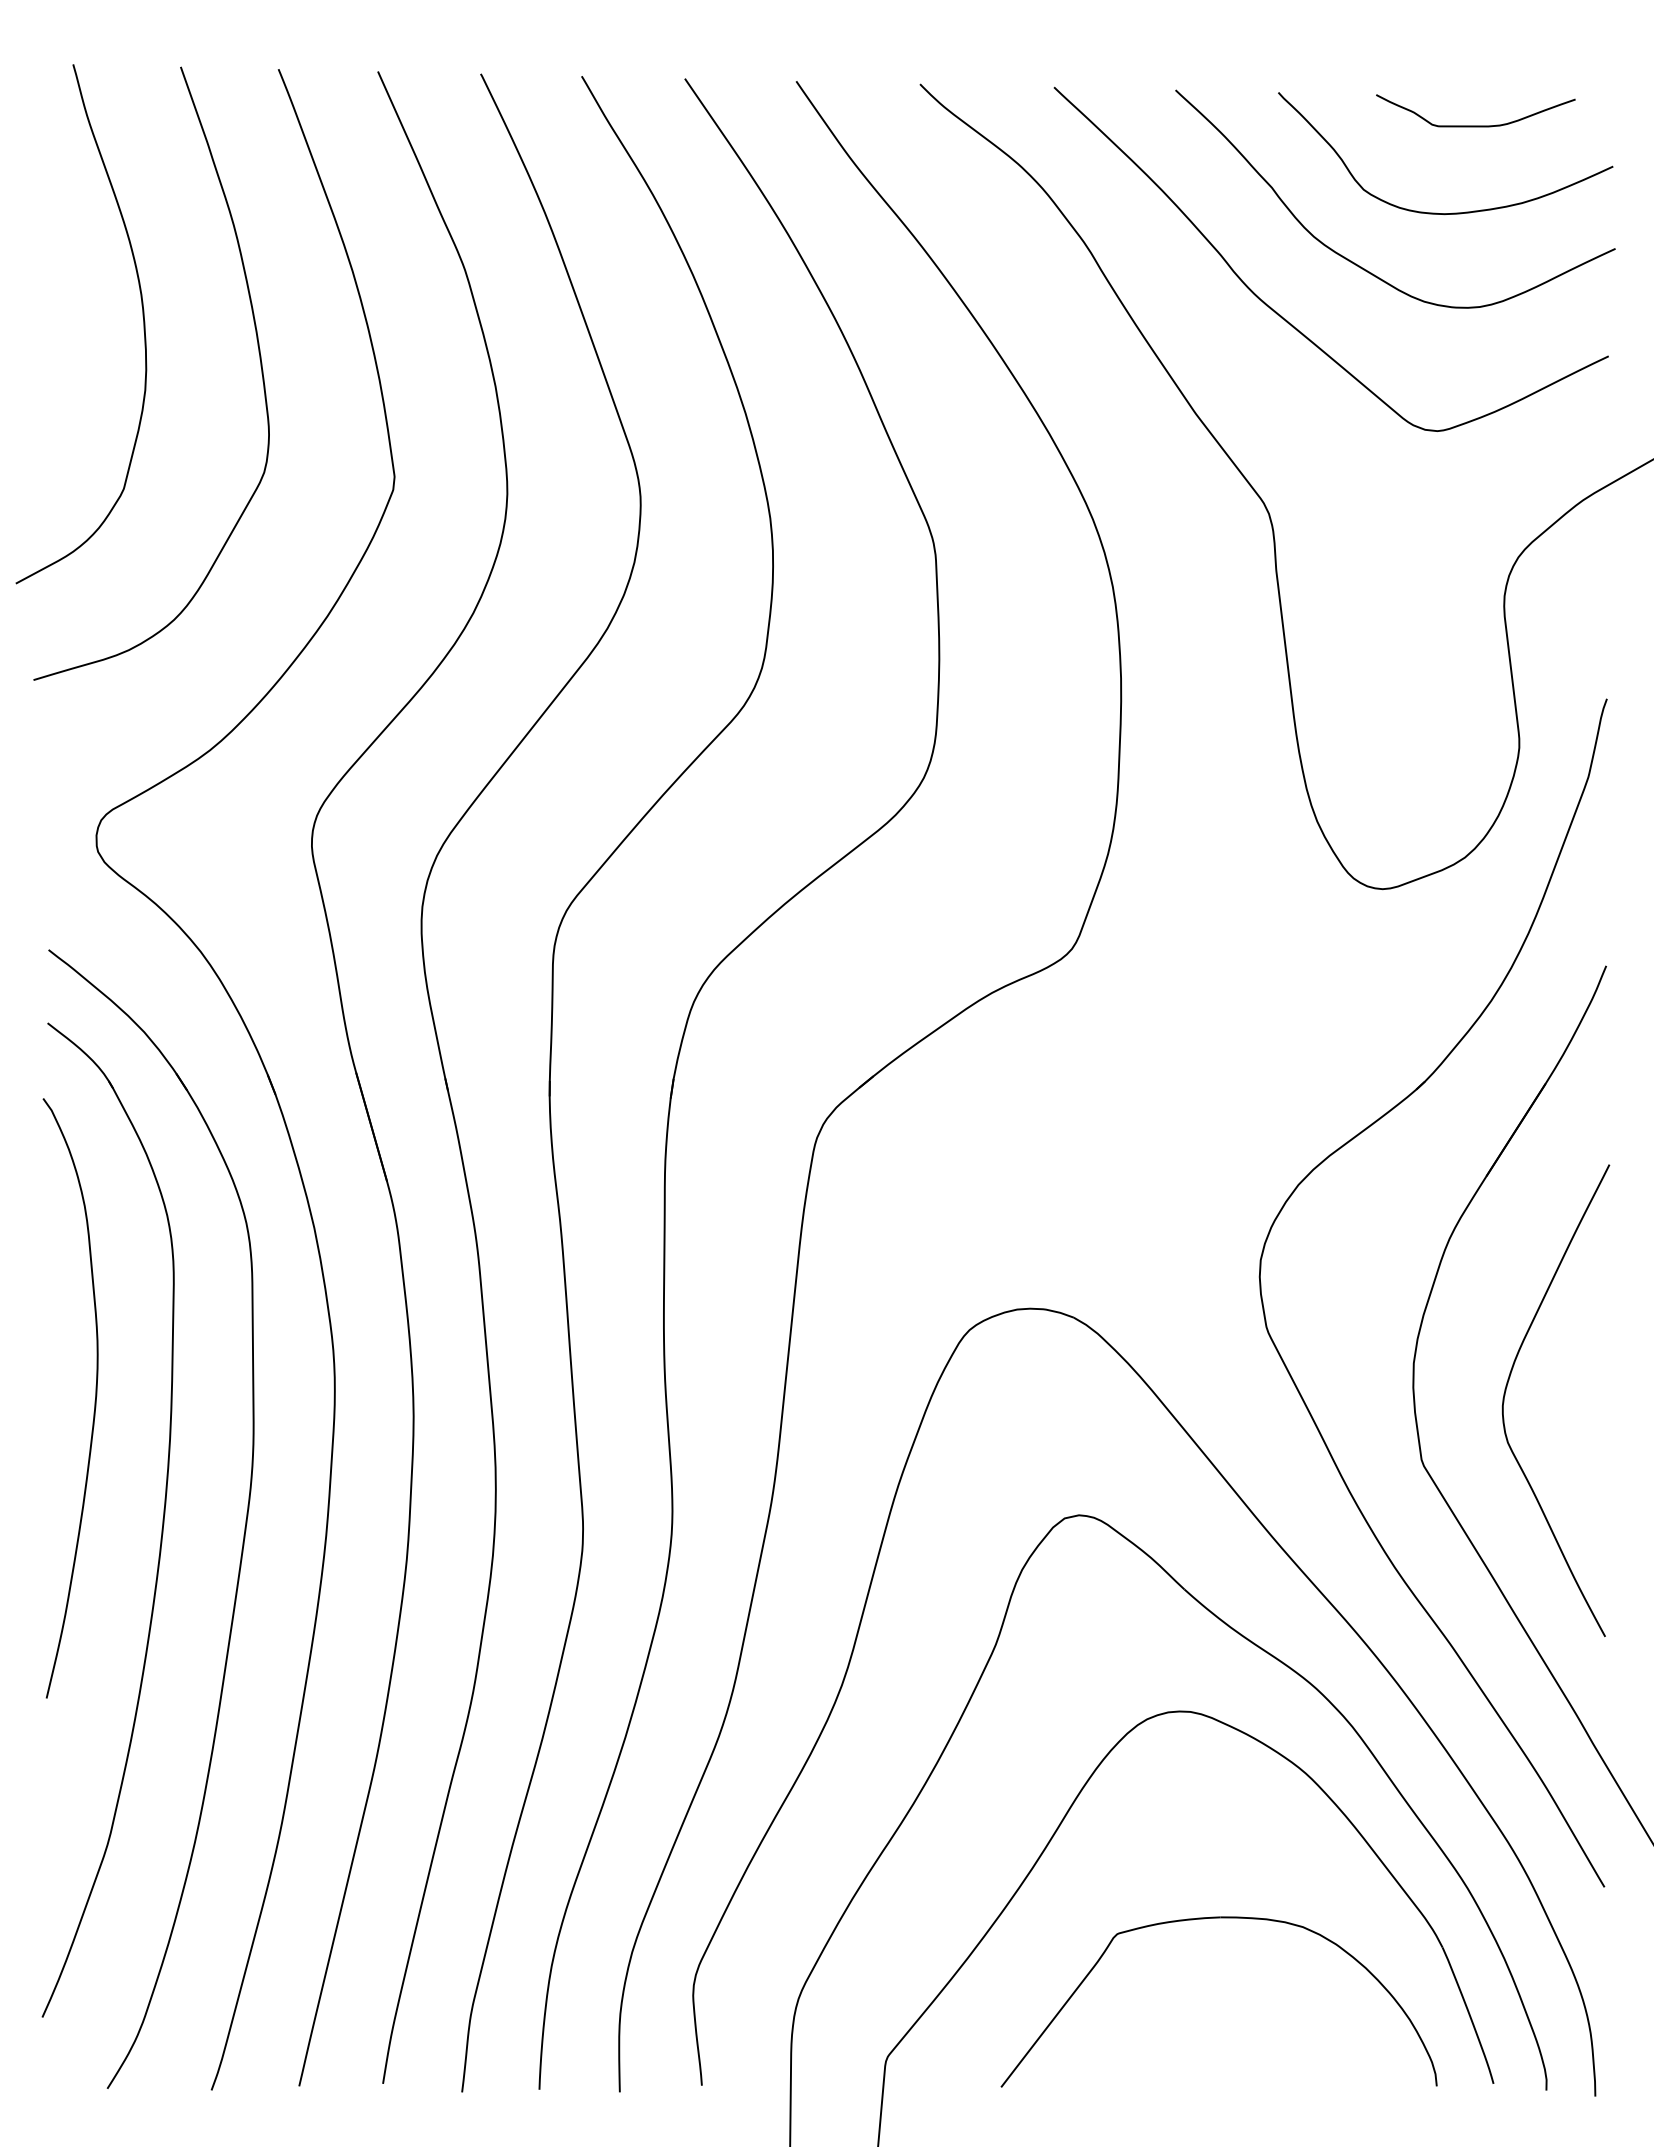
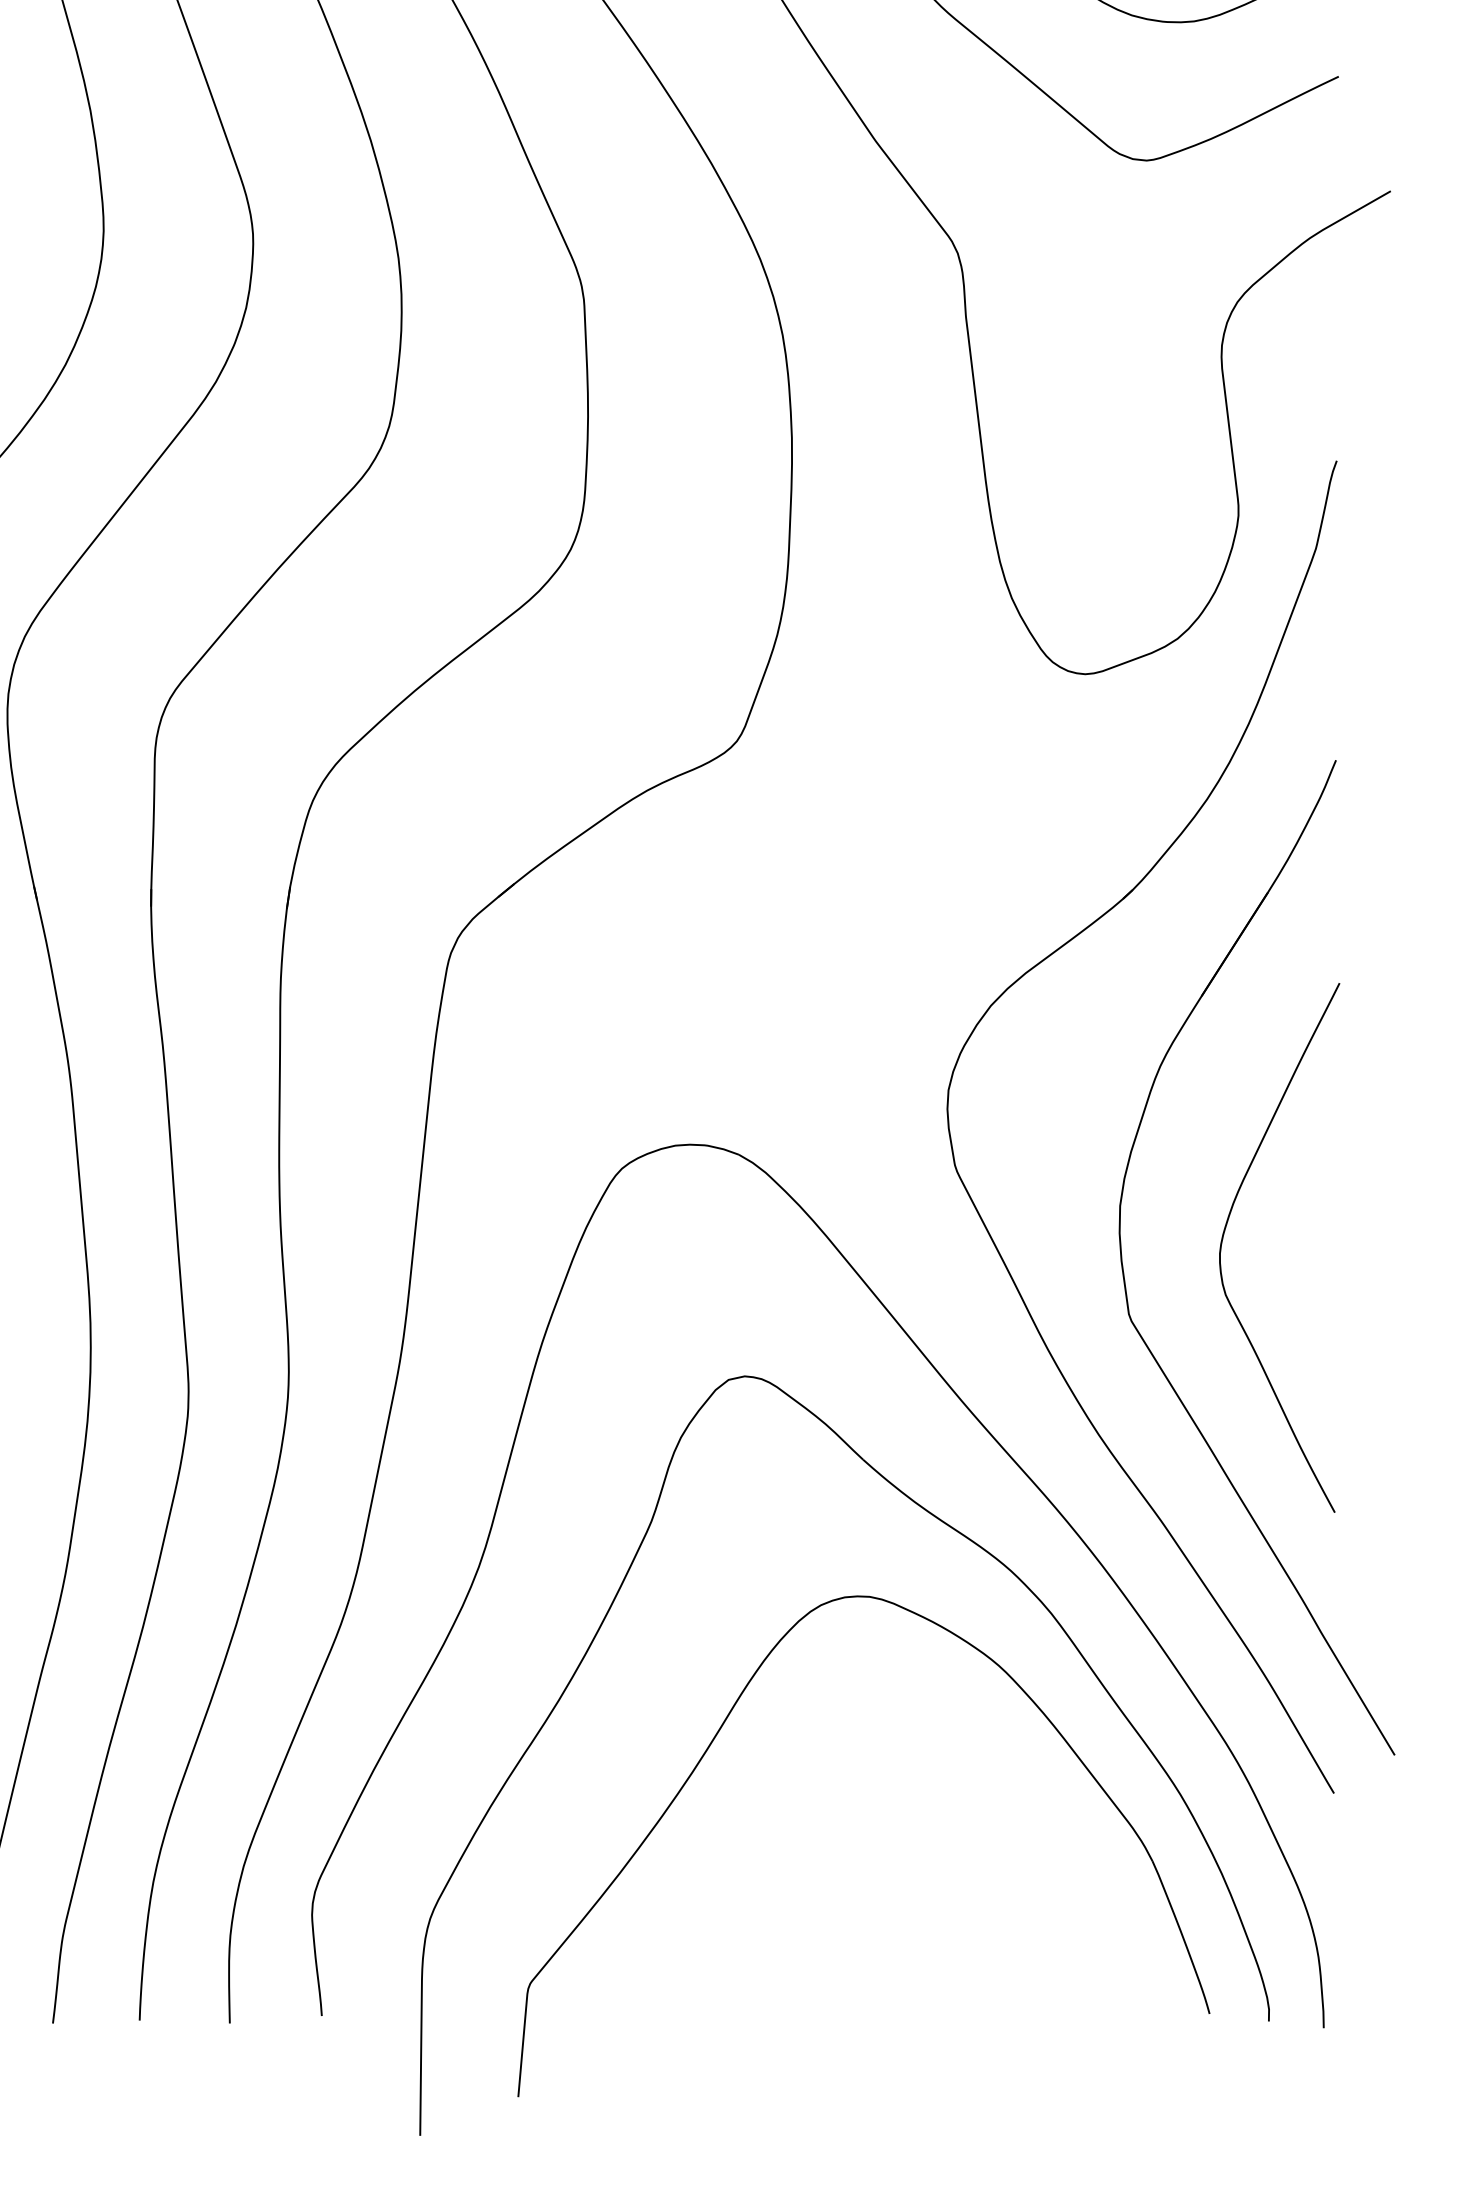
part: (1218, 1918) -> (901, 1828), removed

